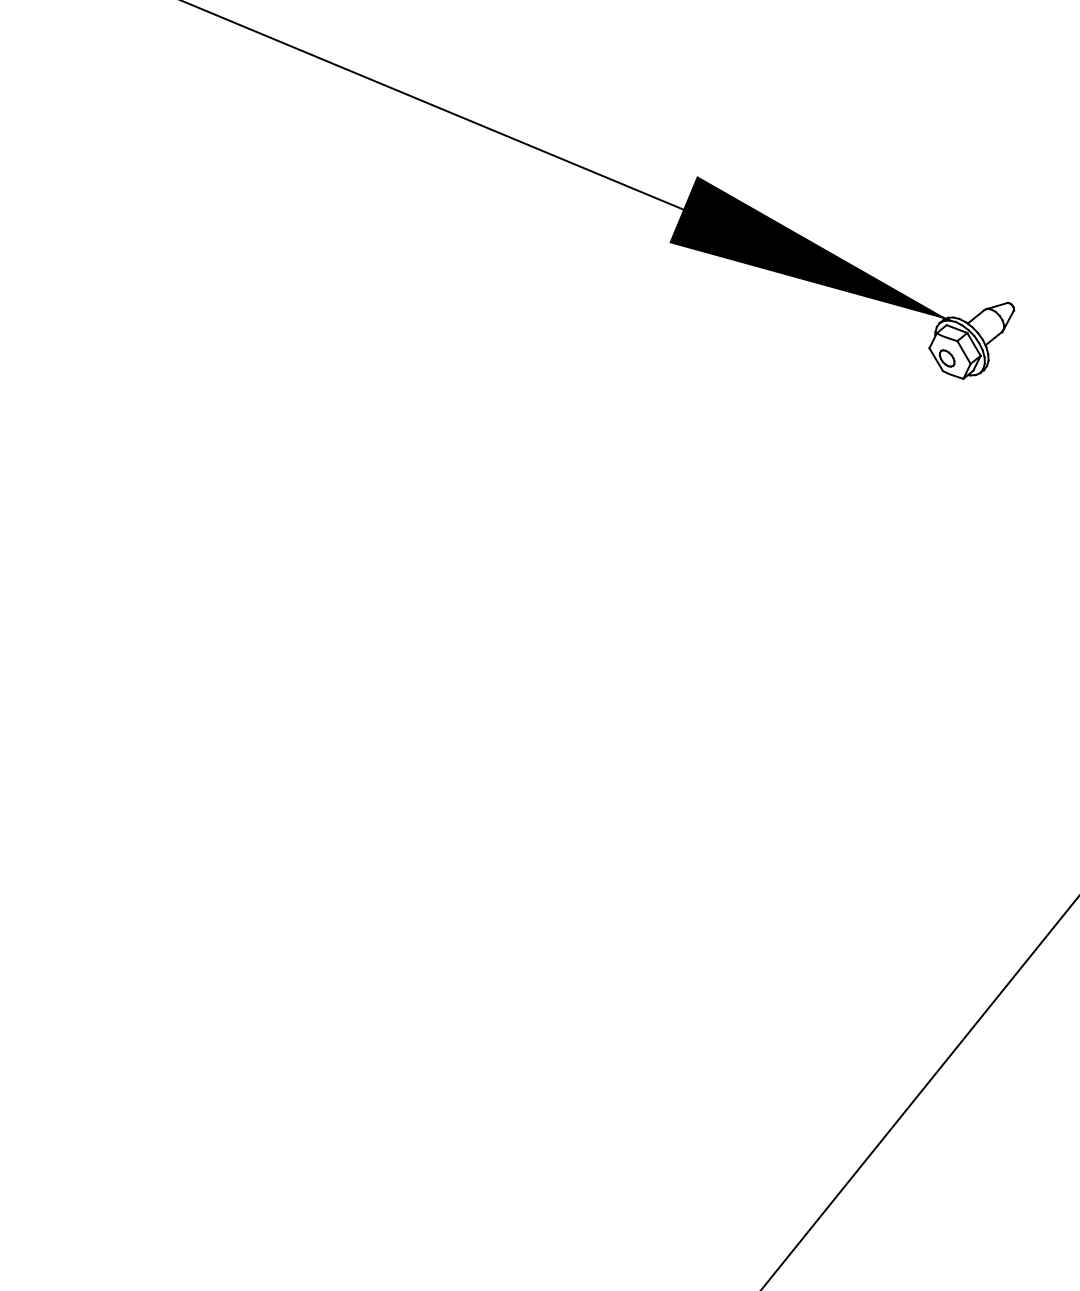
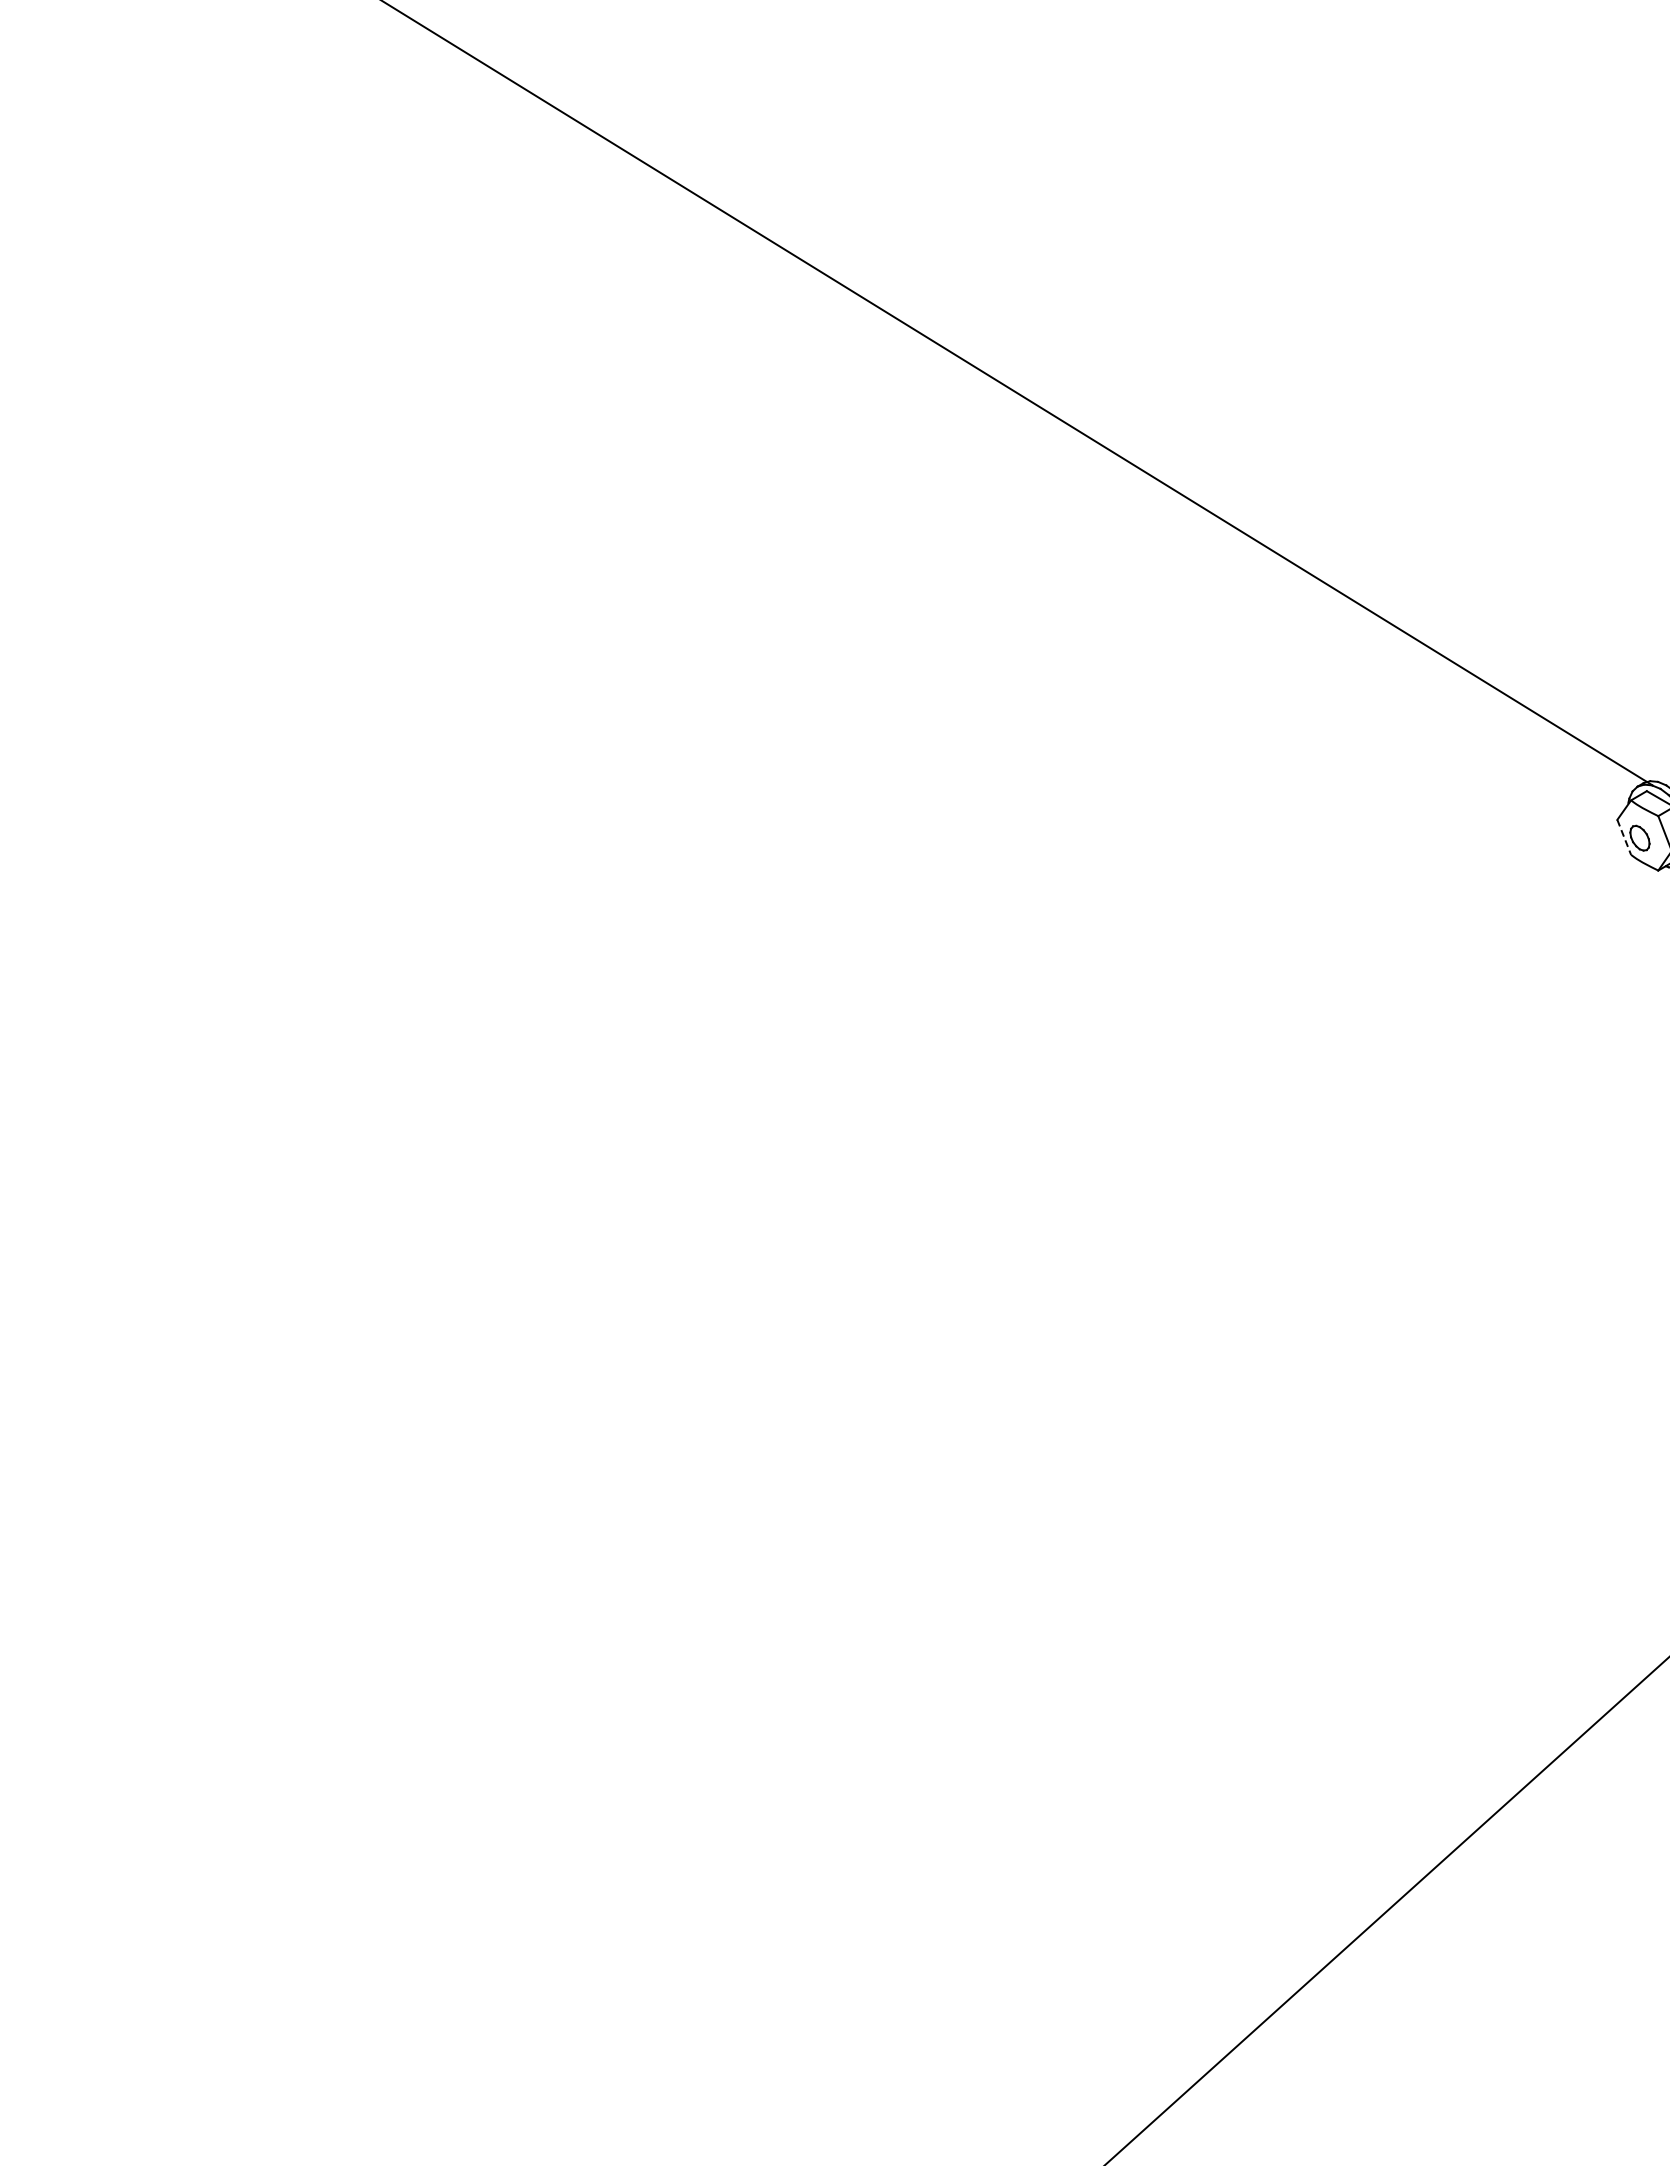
fill: (804, 250) -> (1463, 654), removed
line: (936, 359) -> (1624, 837), solid -> dashed

